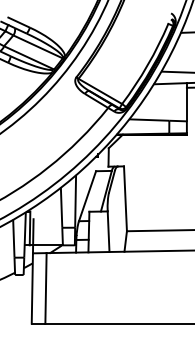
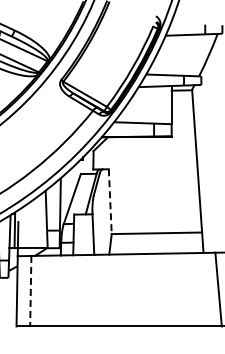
line: (125, 199) -> (110, 202), solid -> dashed
line: (45, 288) -> (30, 291), solid -> dashed

